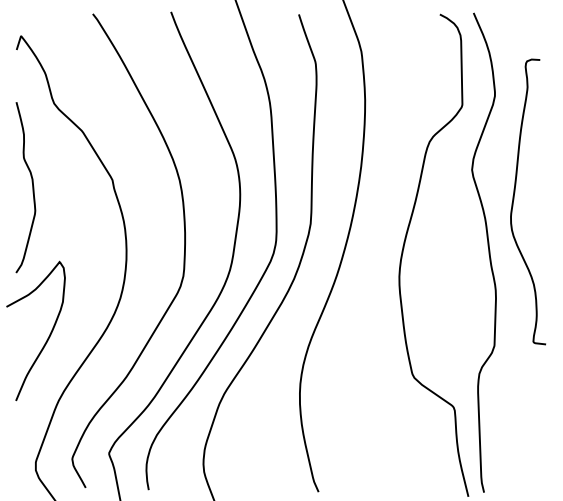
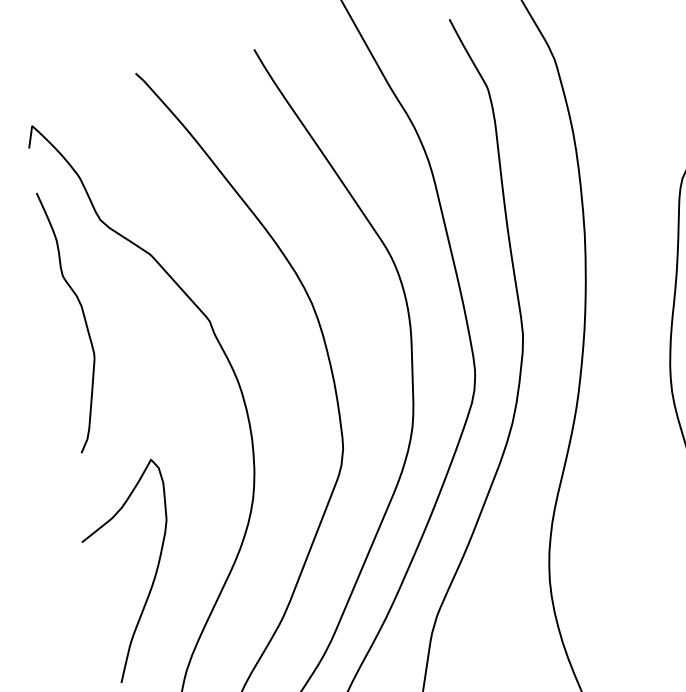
curve: (32, 187) -> (83, 318), moved

